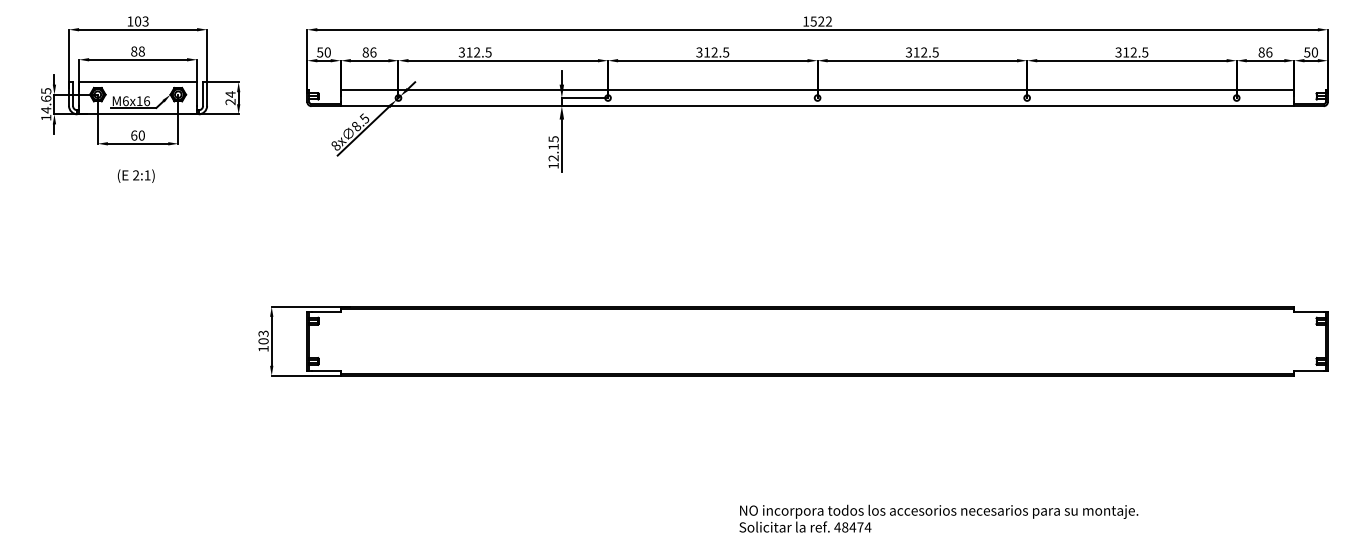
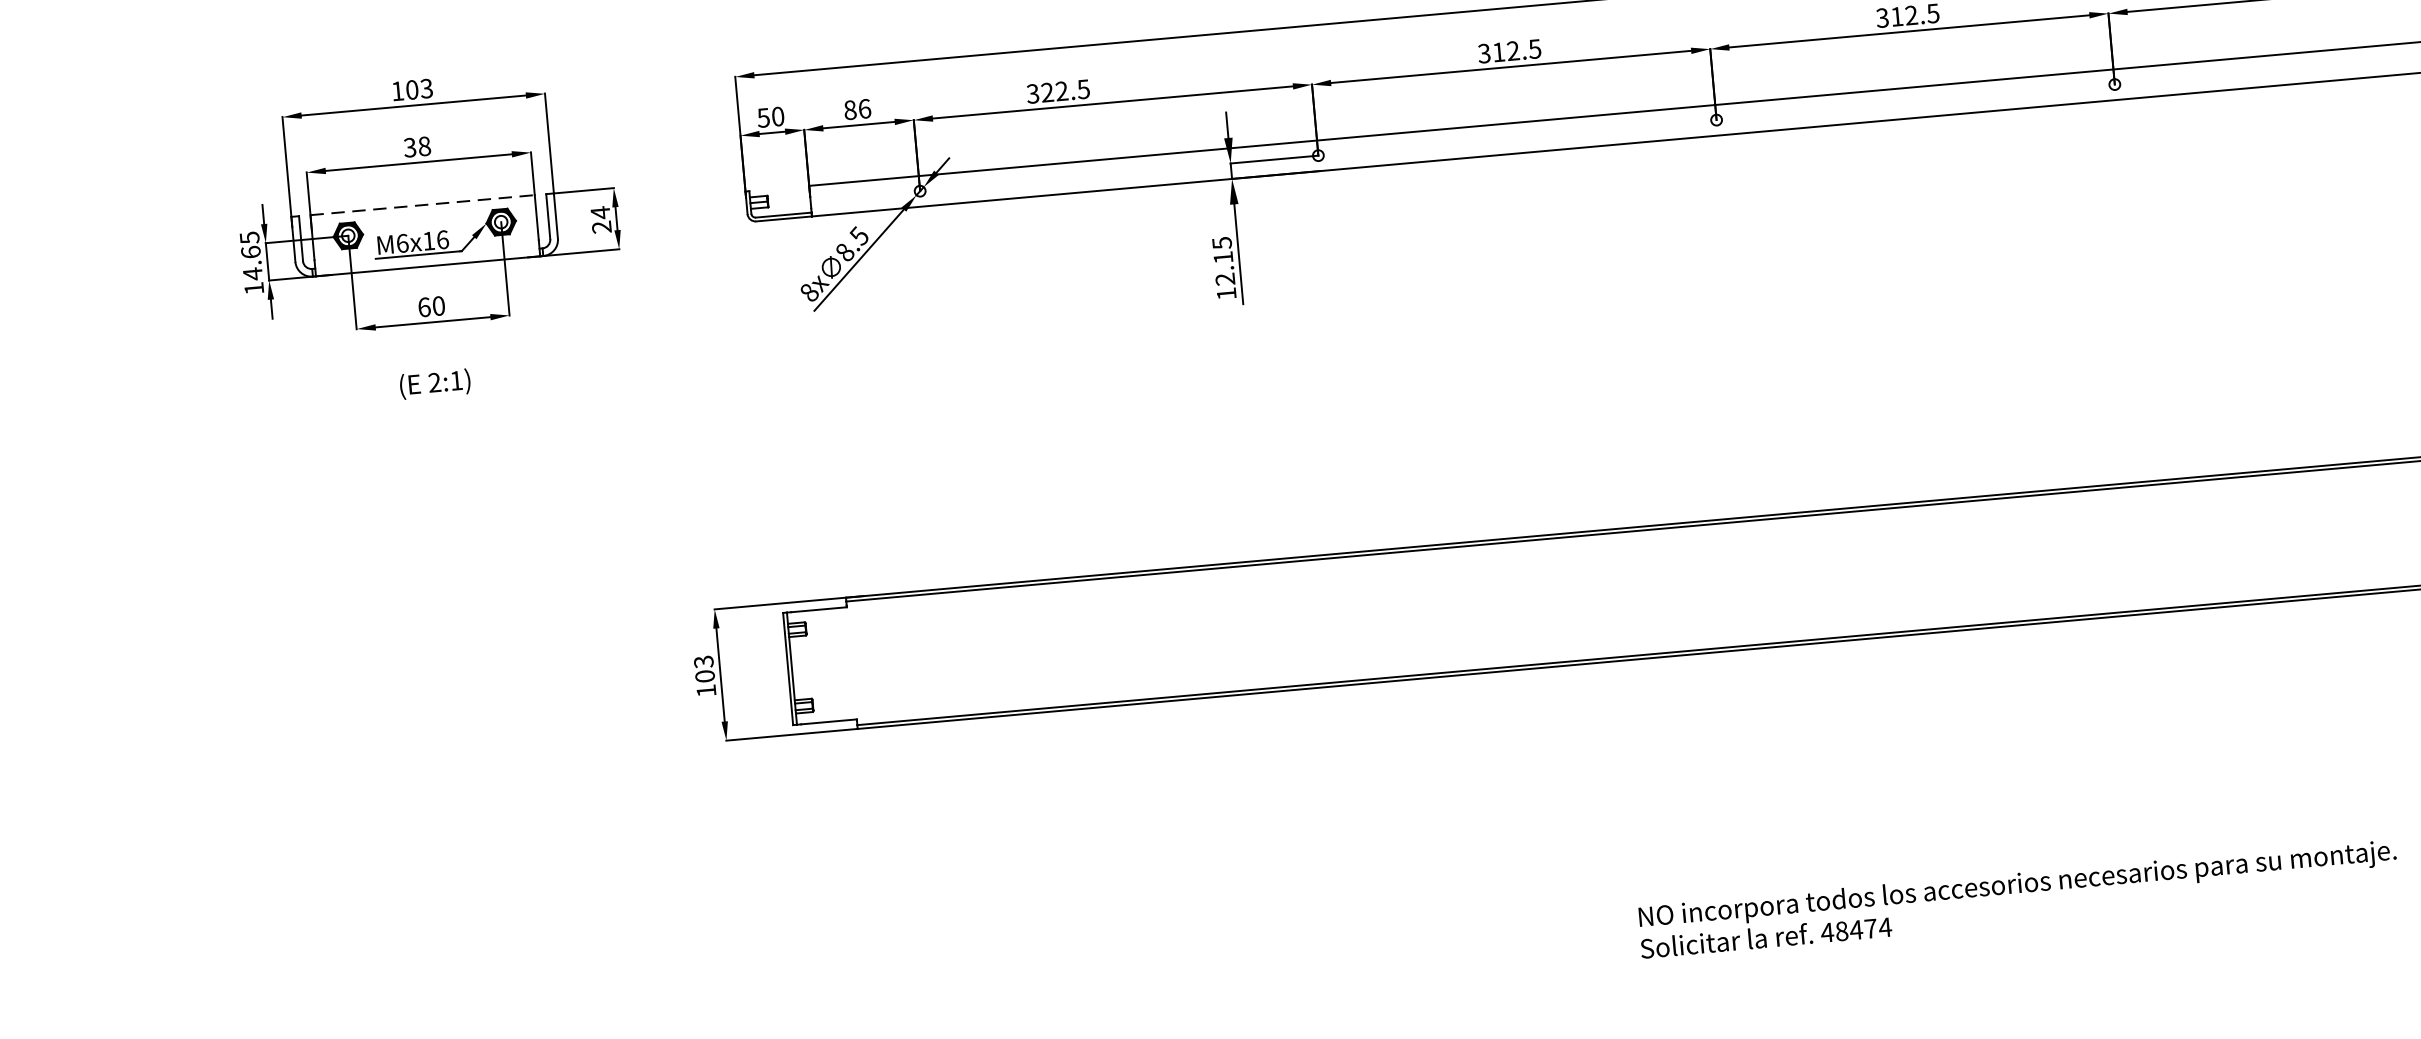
text: (134, 51) -> (410, 147), 88 -> 38
text: (469, 52) -> (1047, 92), 312.5 -> 322.5
line: (138, 82) -> (423, 205), solid -> dashed

